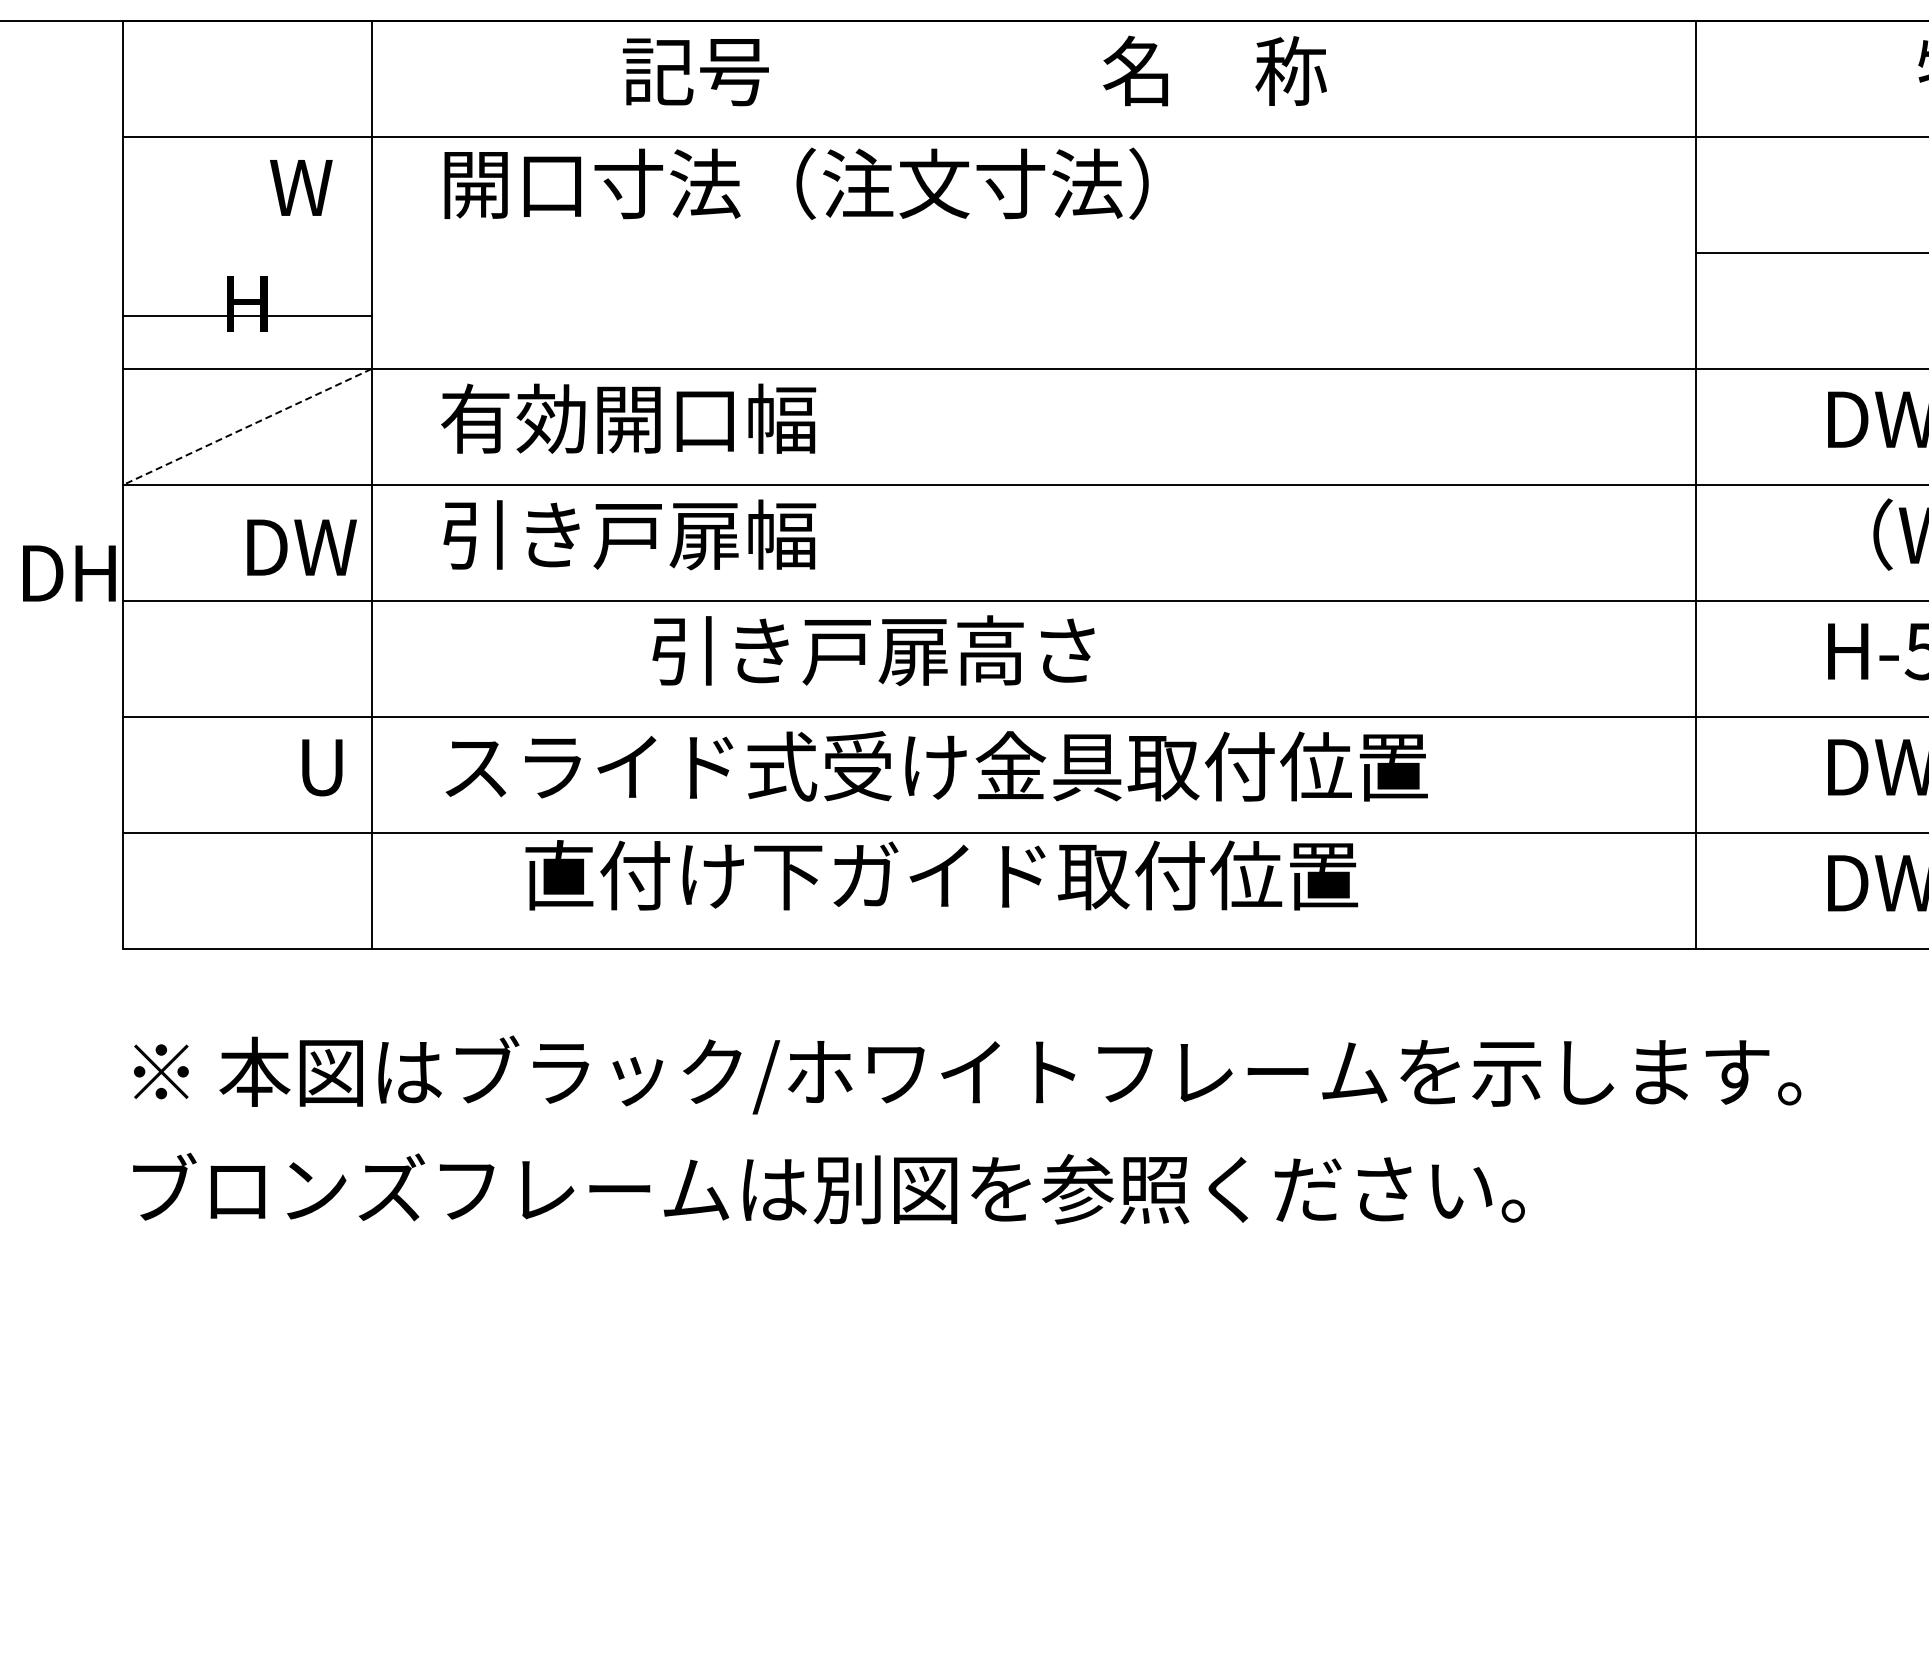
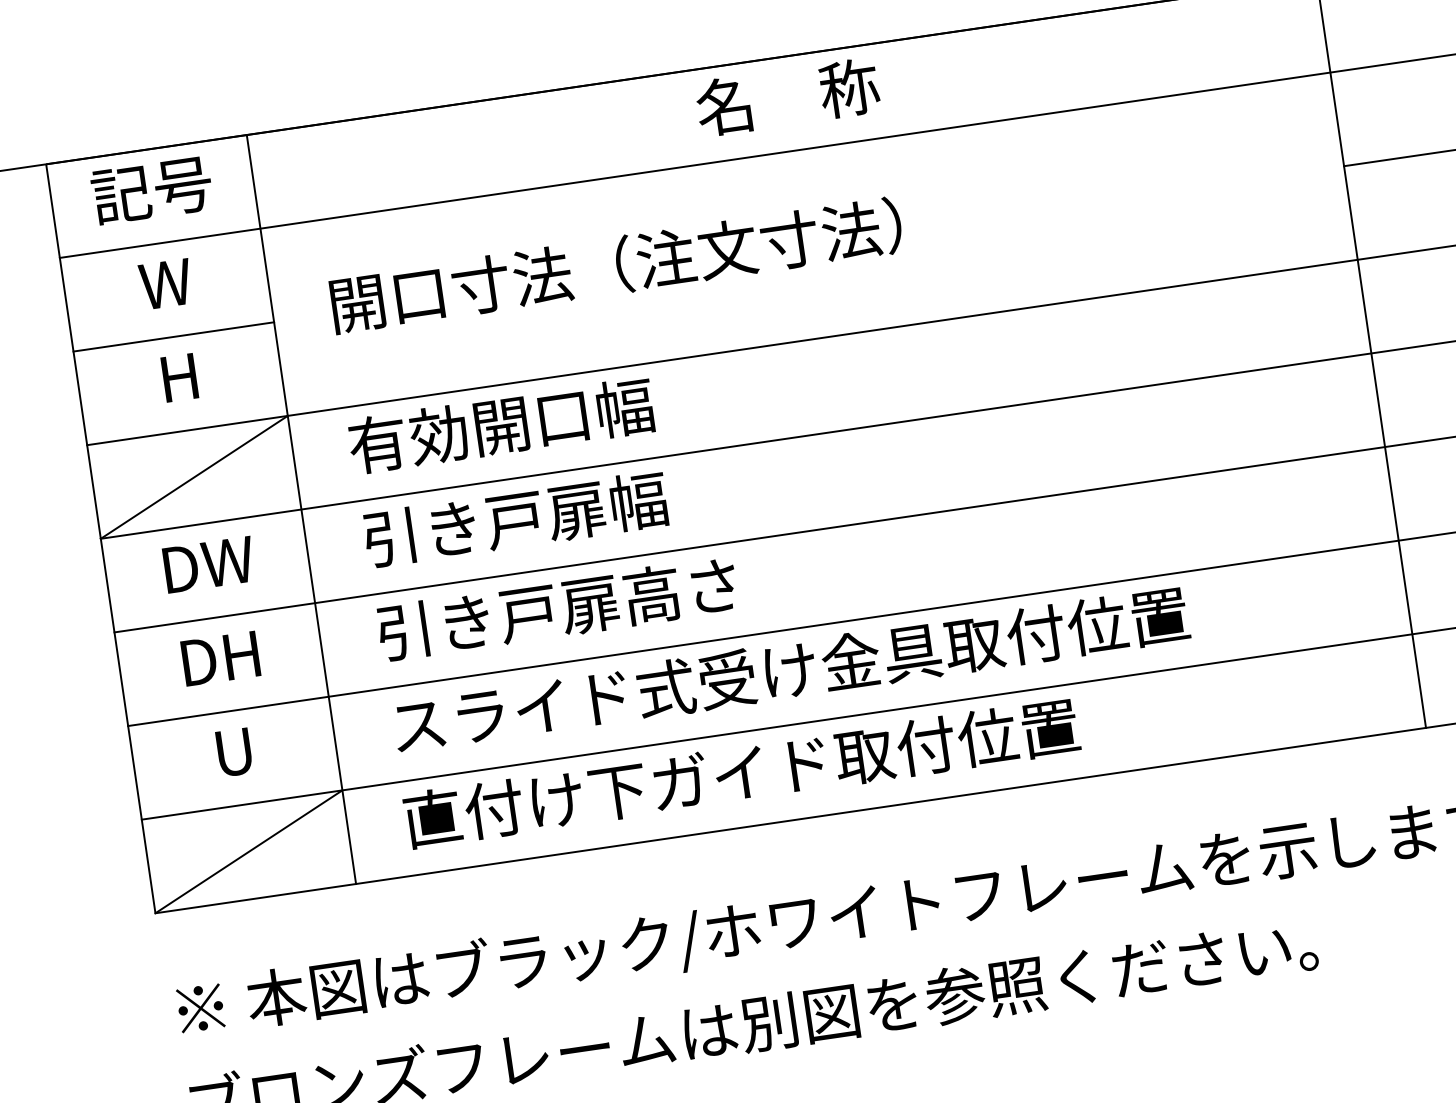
text: (1214, 70) -> (787, 96), moved
text: (695, 72) -> (151, 191), moved
text: (796, 183) -> (616, 265), moved
text: (301, 187) -> (166, 283), moved
line: (247, 316) -> (173, 337), moved
line: (246, 427) -> (193, 477), dashed -> solid
text: (301, 547) -> (208, 564), moved
text: (69, 573) -> (220, 658), moved
text: (873, 650) -> (557, 608), moved
text: (322, 767) -> (234, 752), moved
text: (941, 875) -> (741, 773), moved
line: (247, 890) -> (249, 851), added

